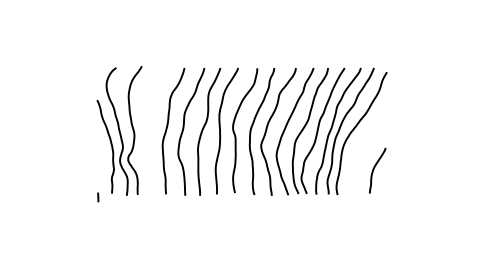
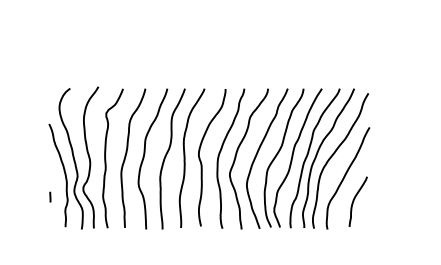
curve: (149, 134) -> (106, 161), added
curve: (366, 147) -> (345, 176), added
line: (98, 197) -> (50, 197), moved

